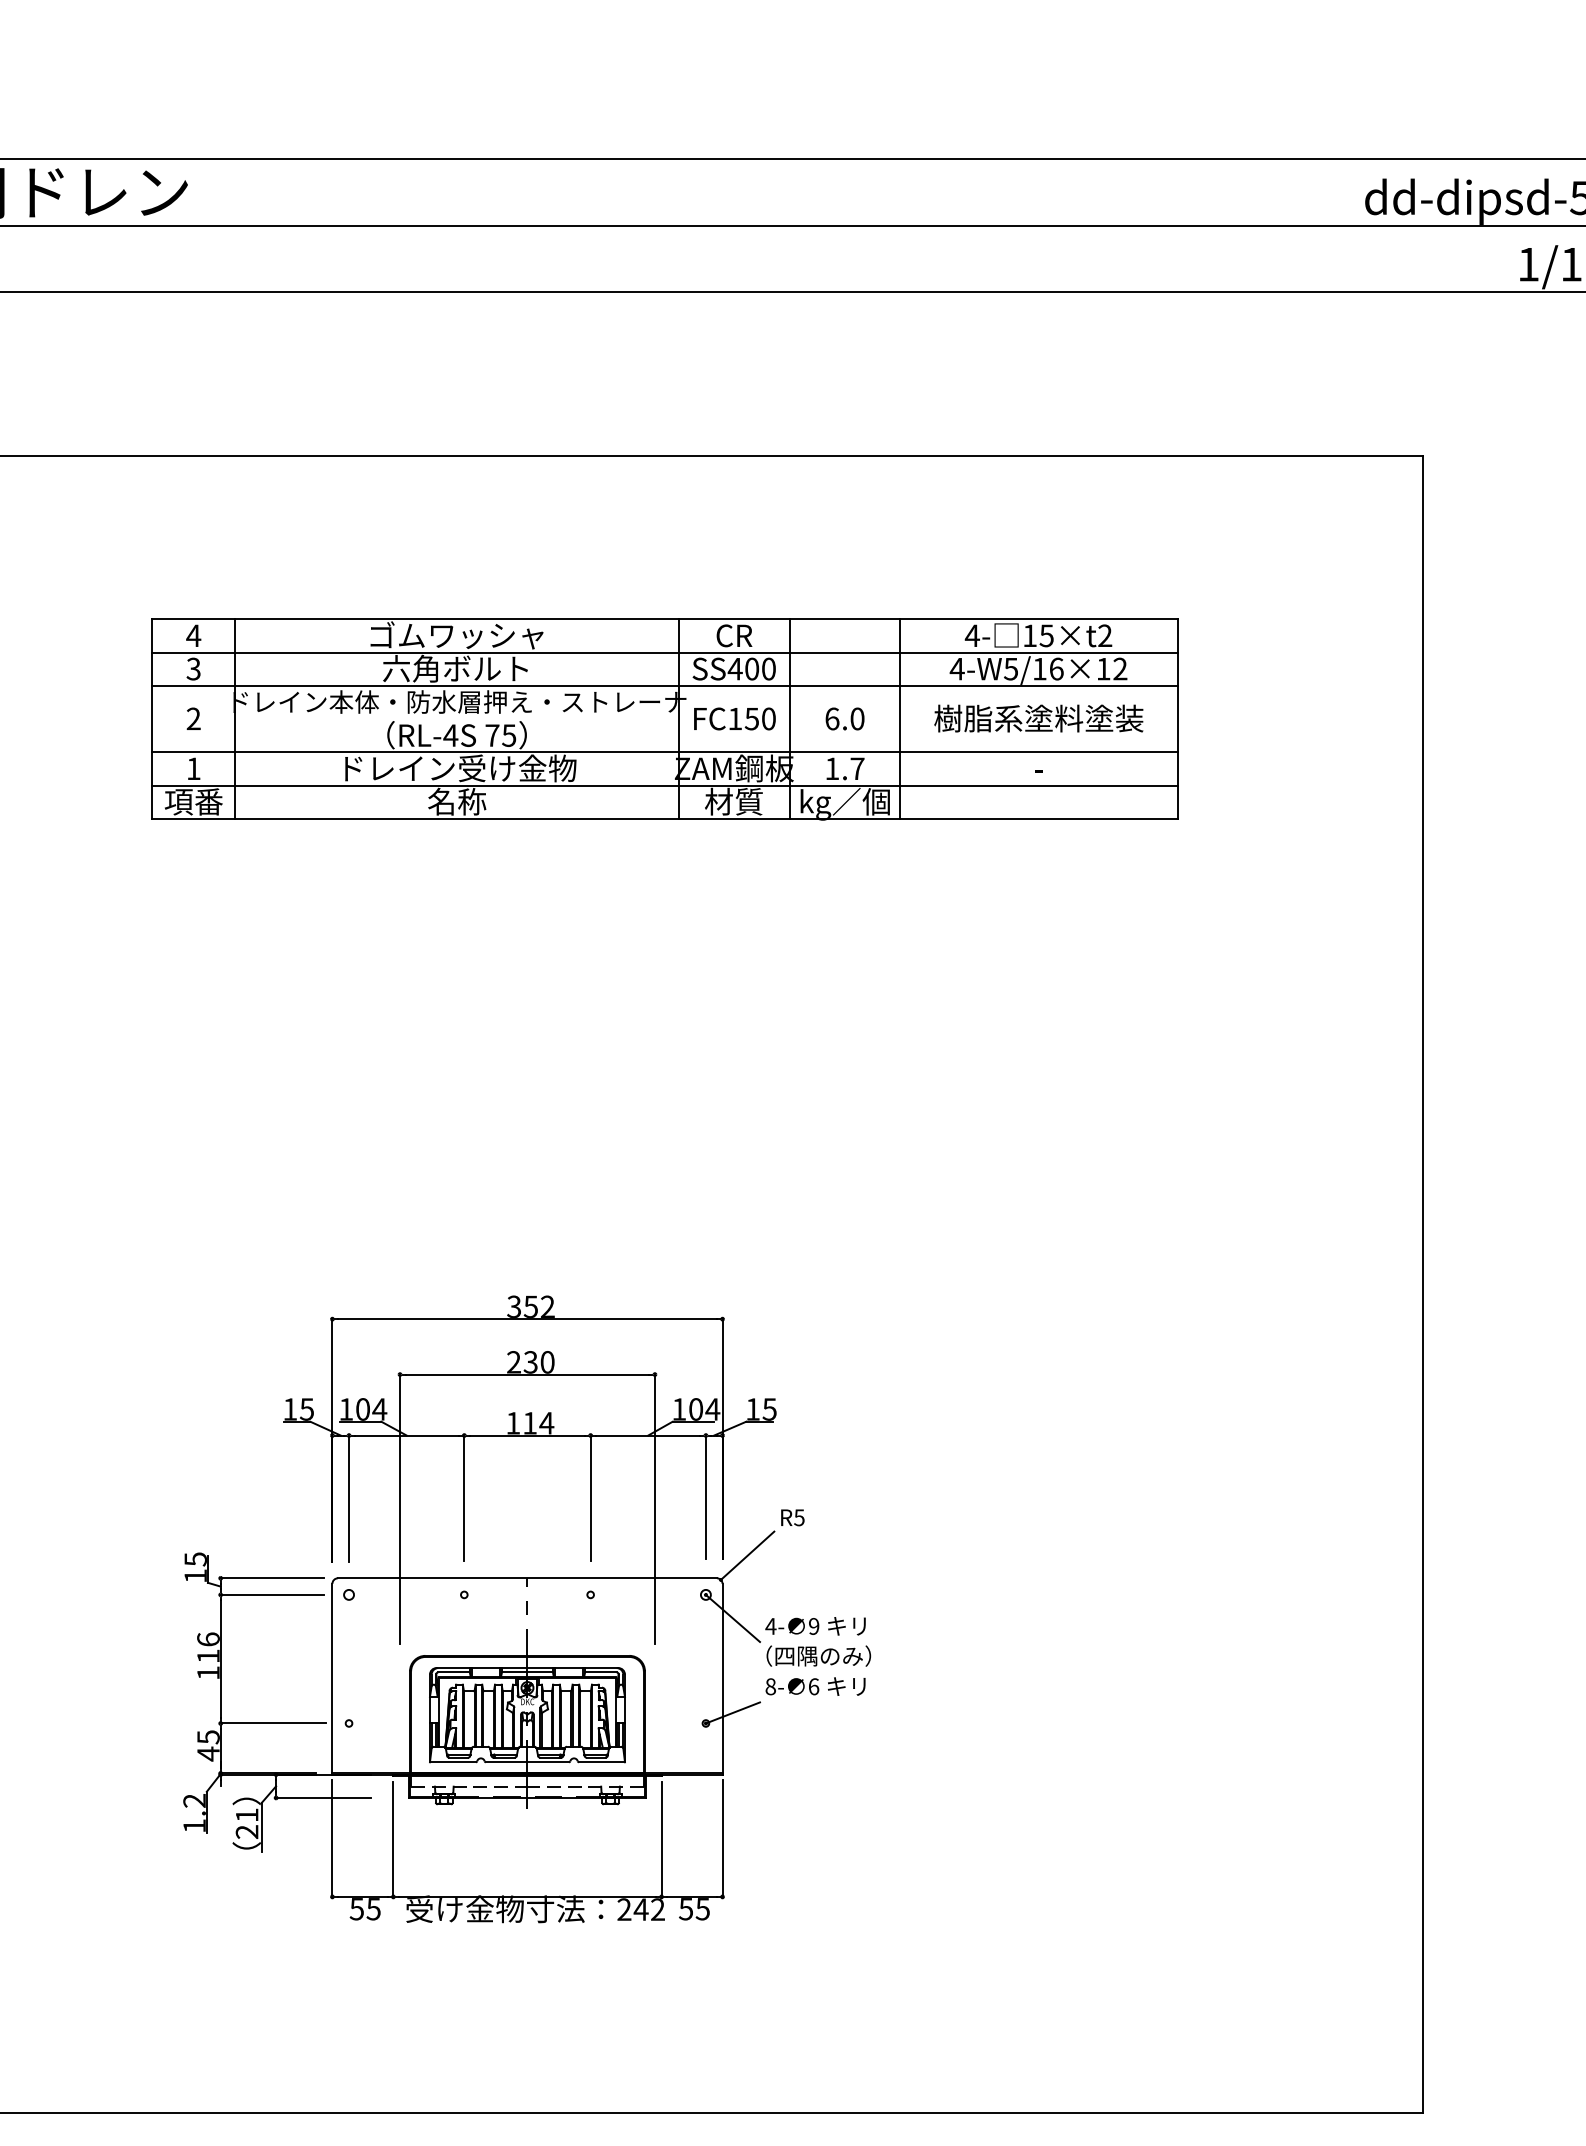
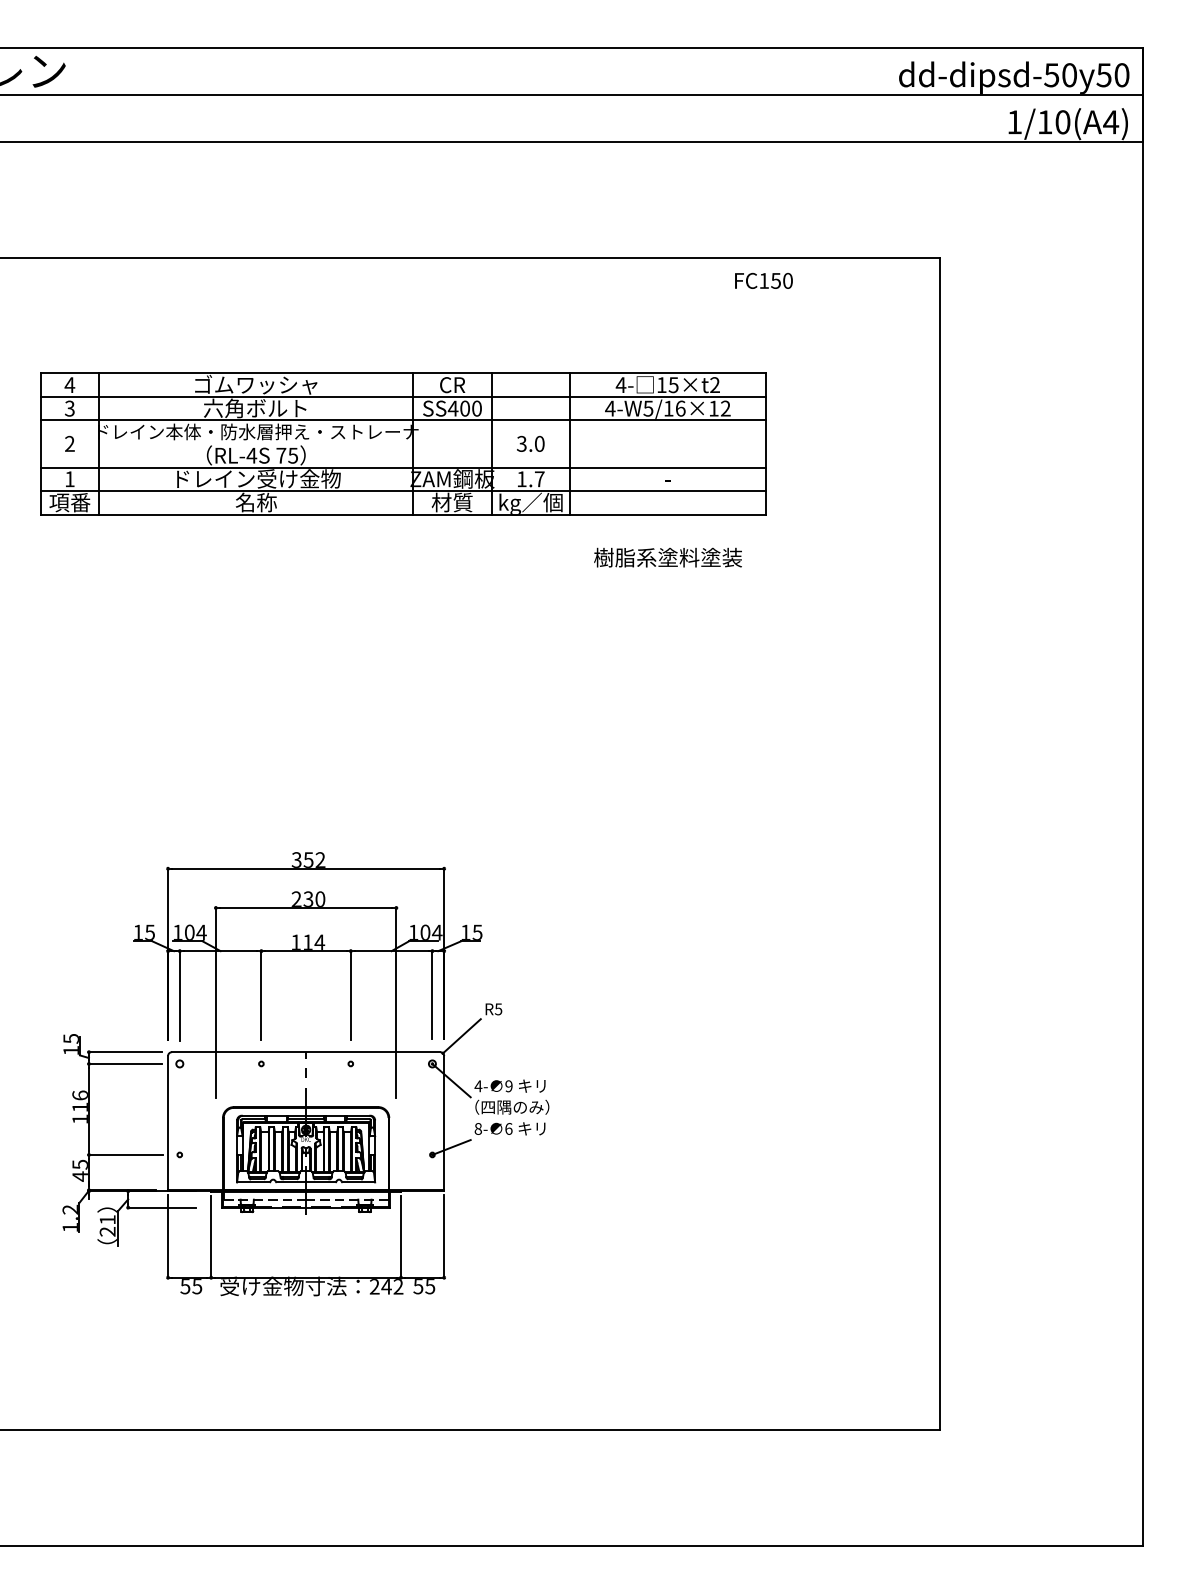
text: (734, 718) -> (763, 280), moved
text: (831, 718) -> (521, 443), 6.0 -> 3.0
text: (1038, 718) -> (667, 557), moved

